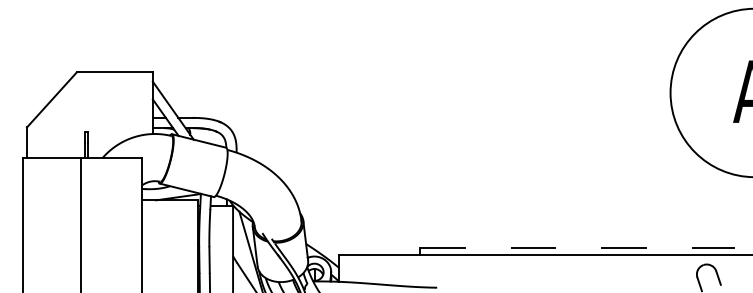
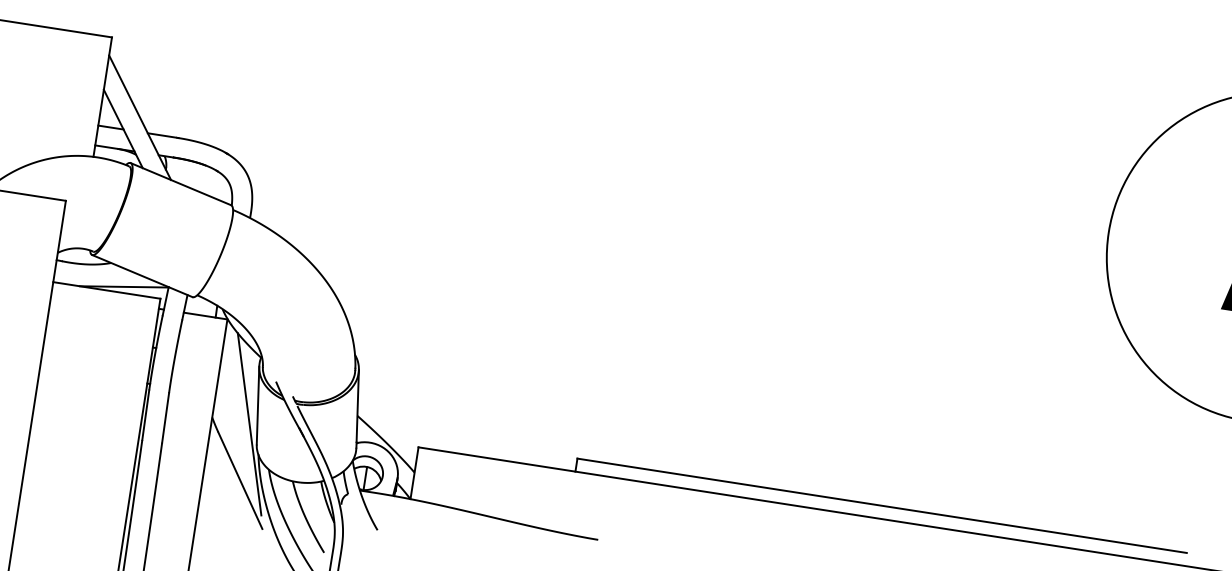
line: (578, 248) -> (883, 506), dashed -> solid

